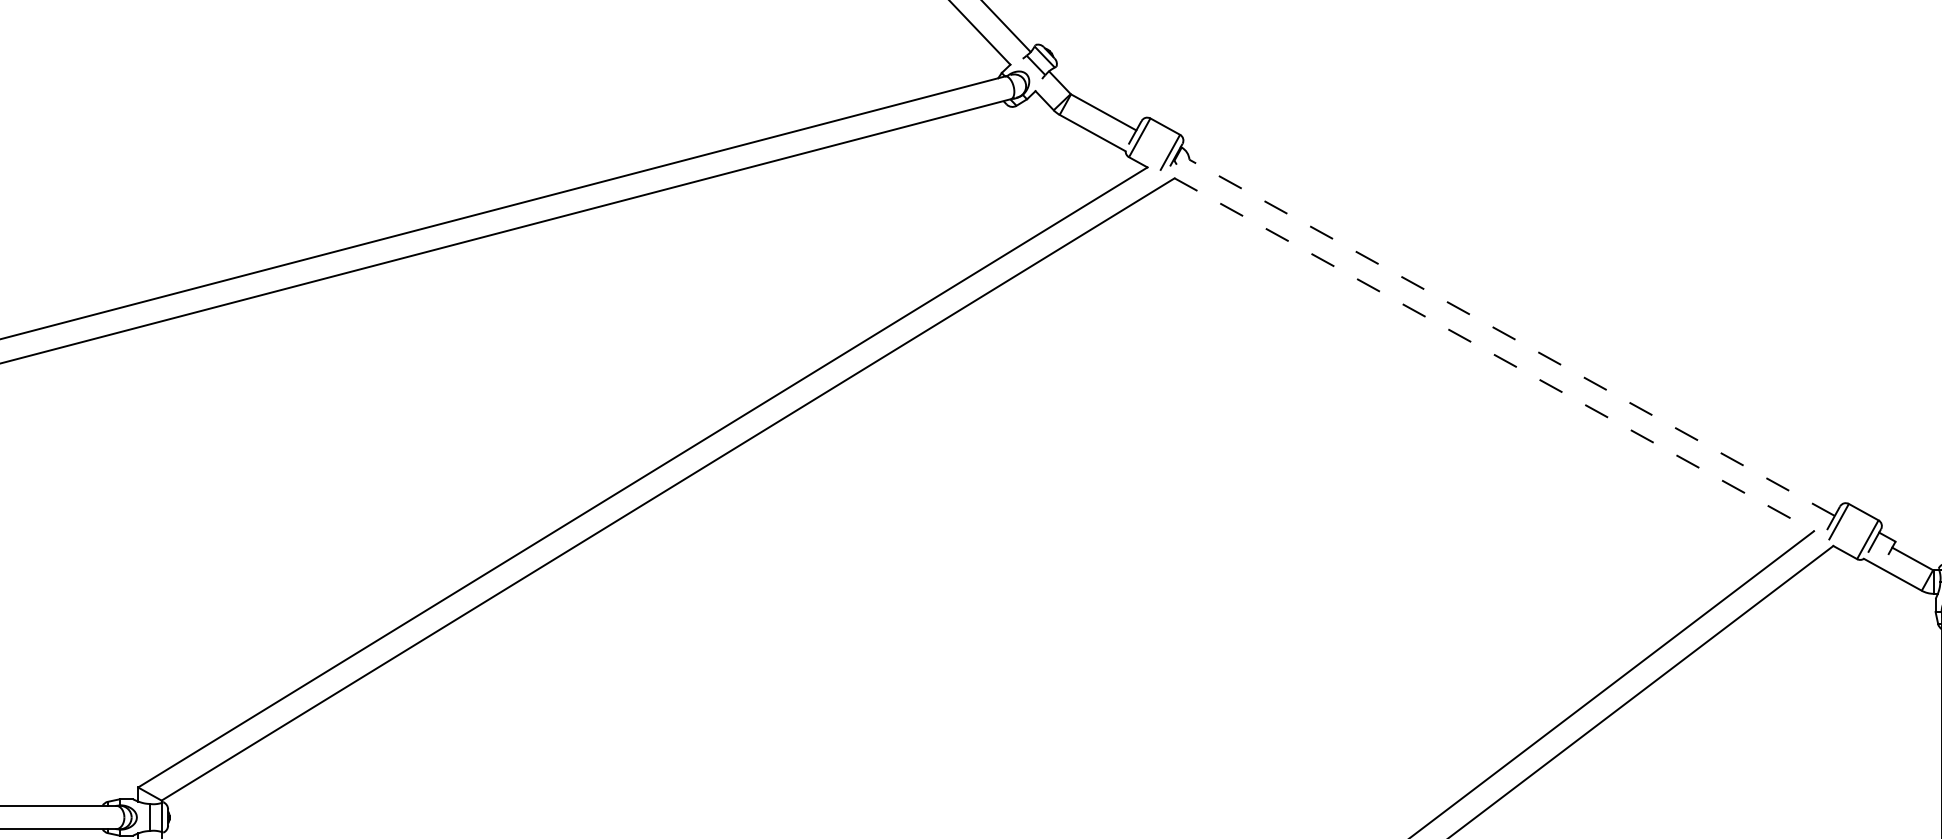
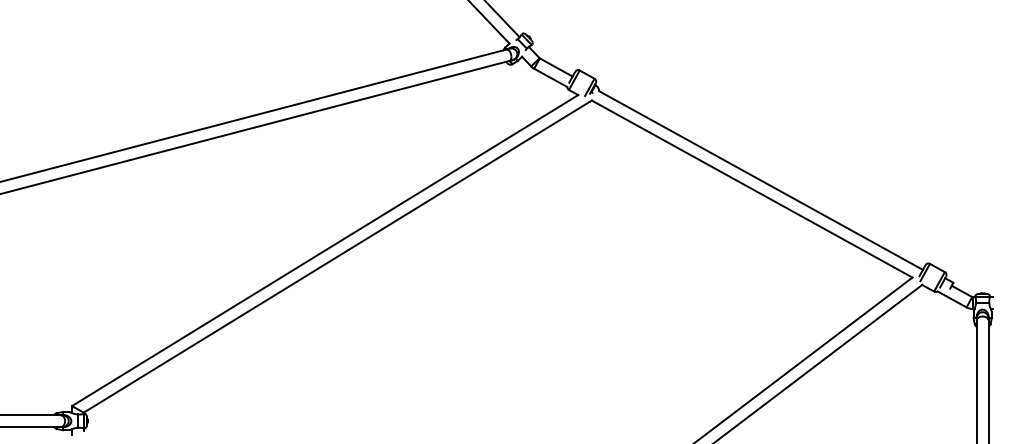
line: (1512, 337) -> (761, 180), dashed -> solid
line: (1494, 355) -> (752, 189), dashed -> solid

